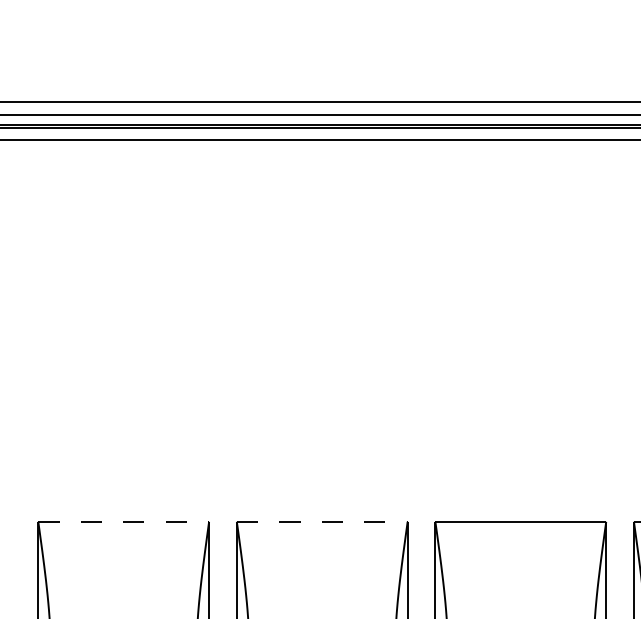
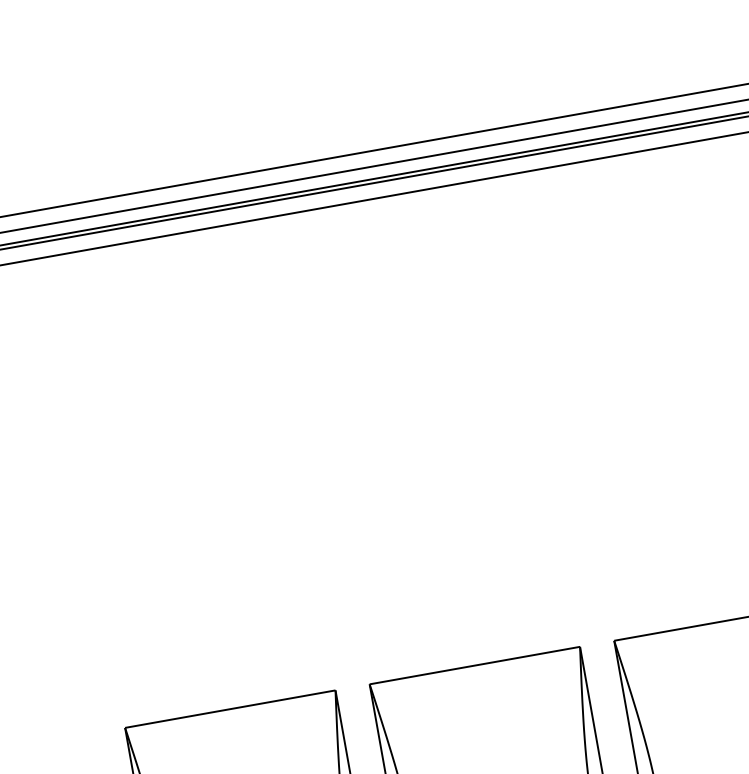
line: (124, 521) -> (231, 708), dashed -> solid
line: (322, 521) -> (475, 665), dashed -> solid

